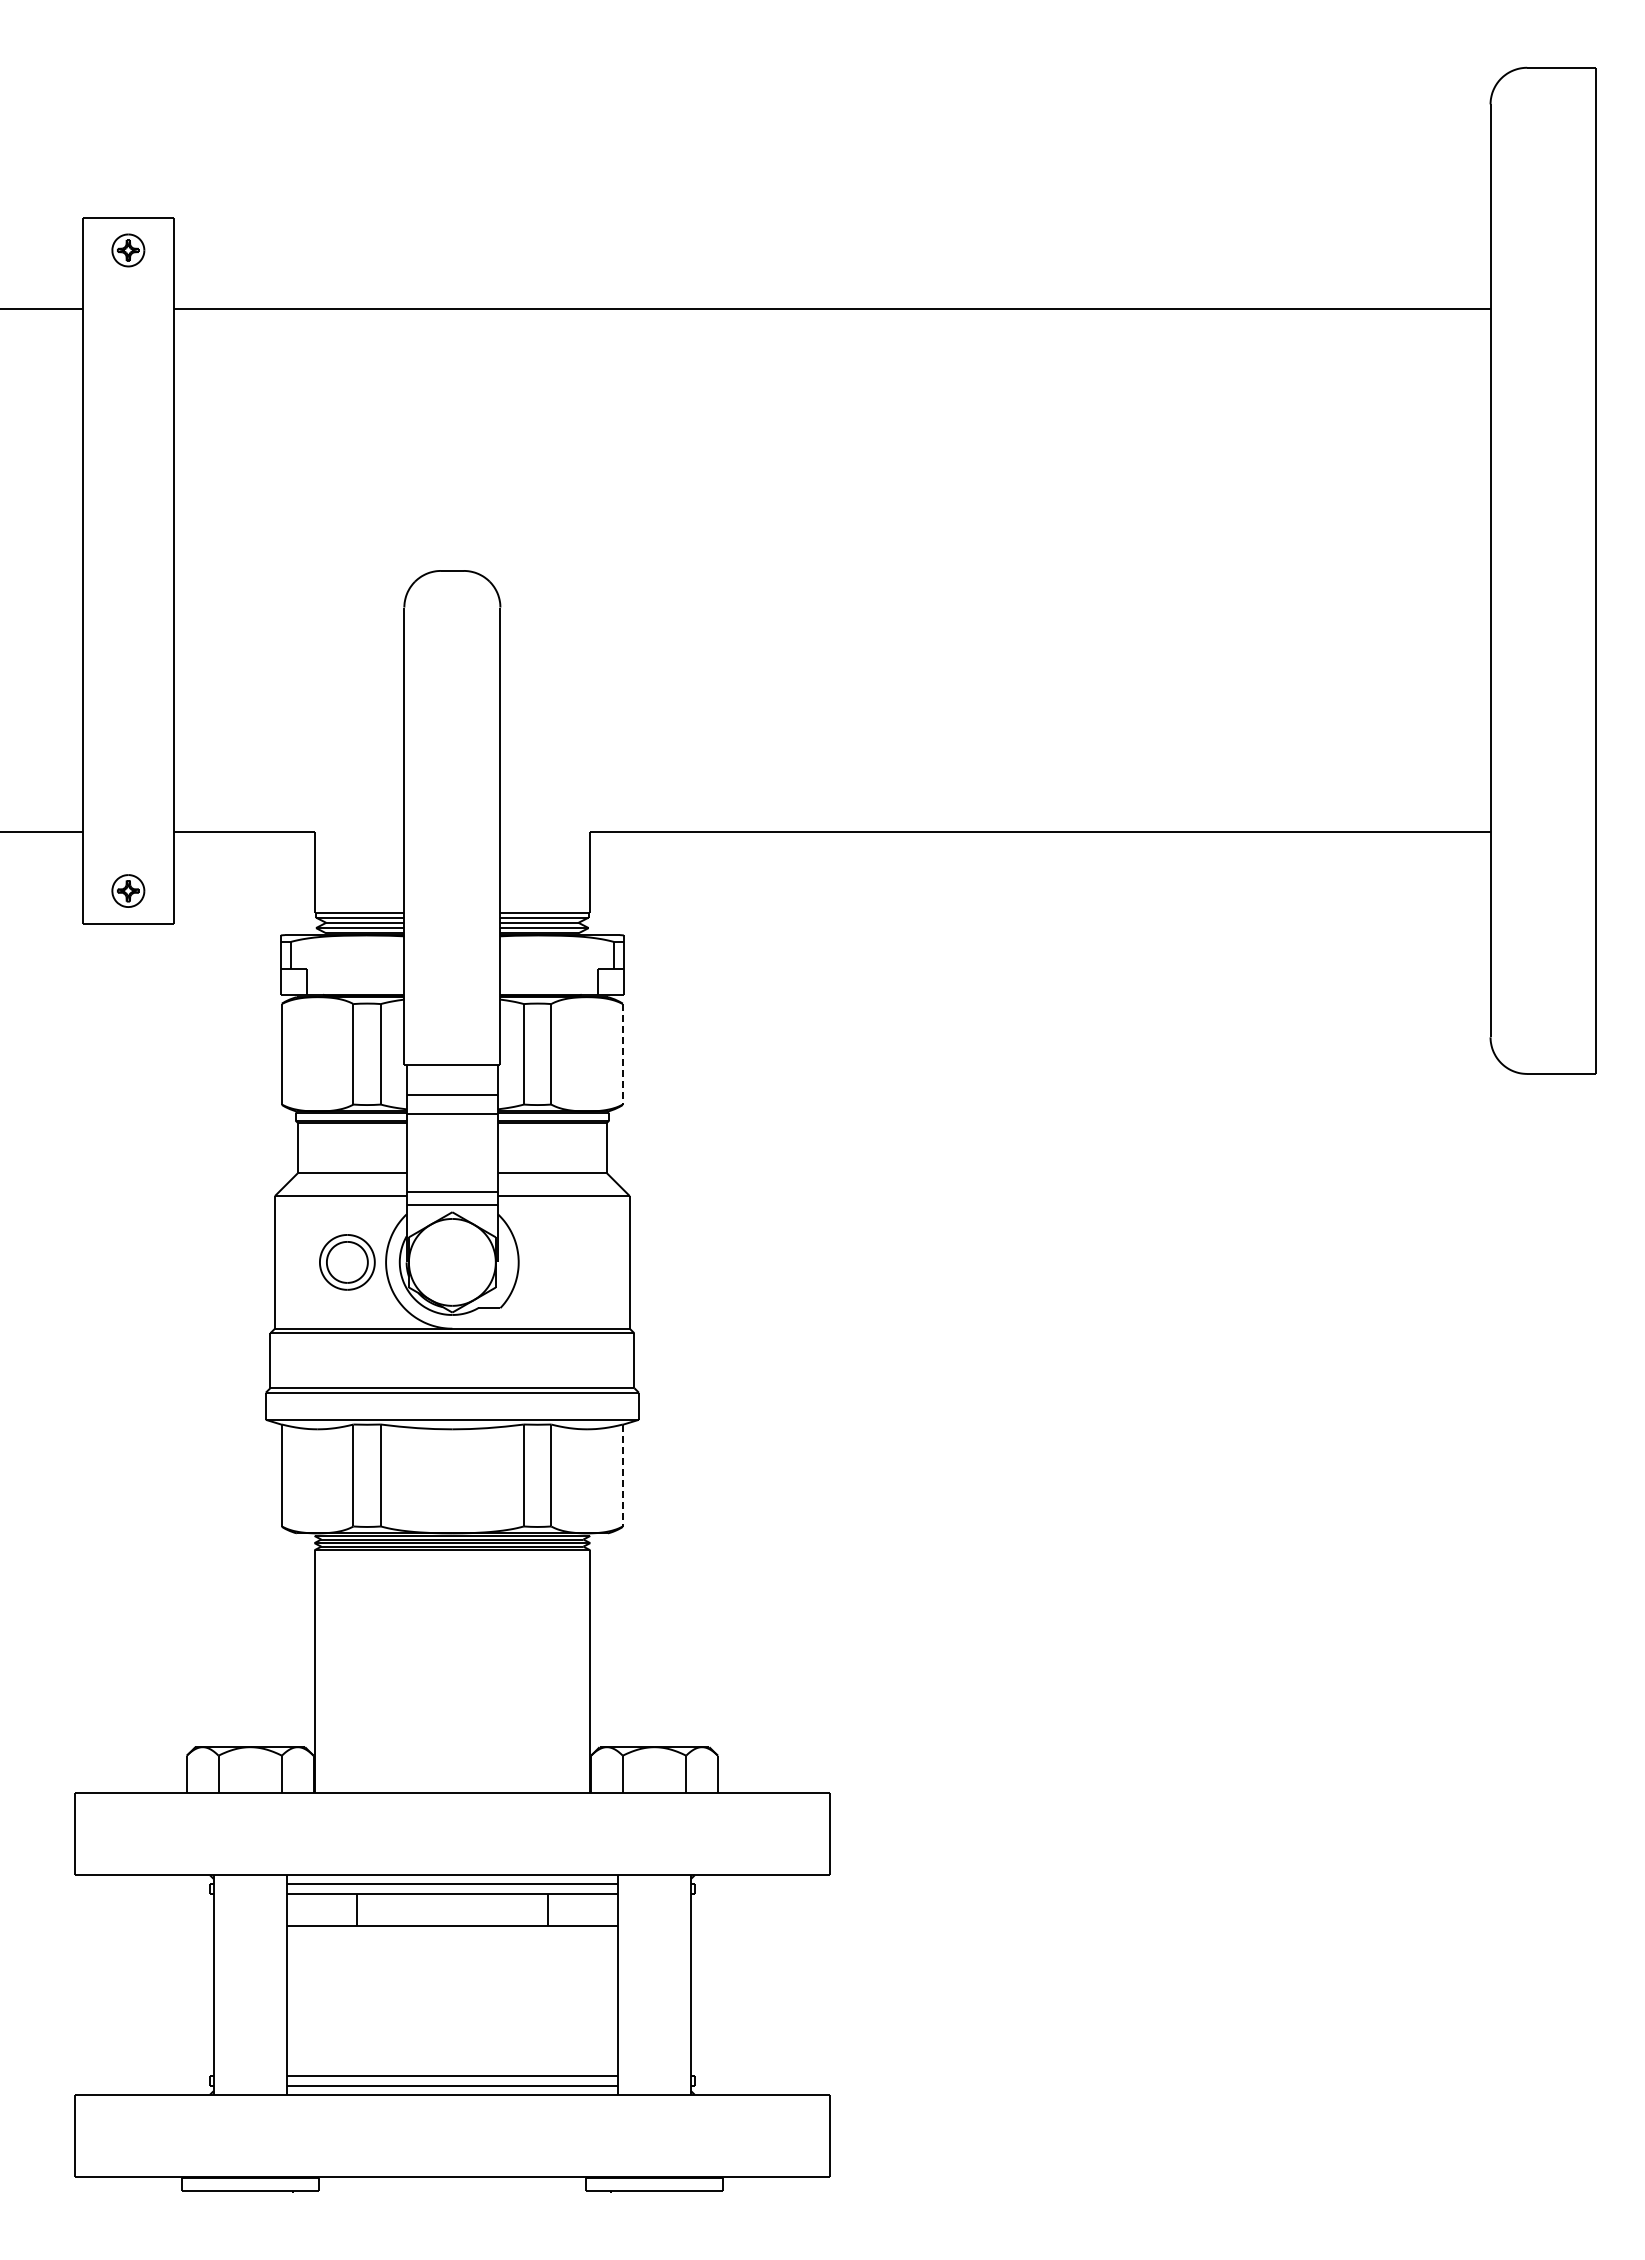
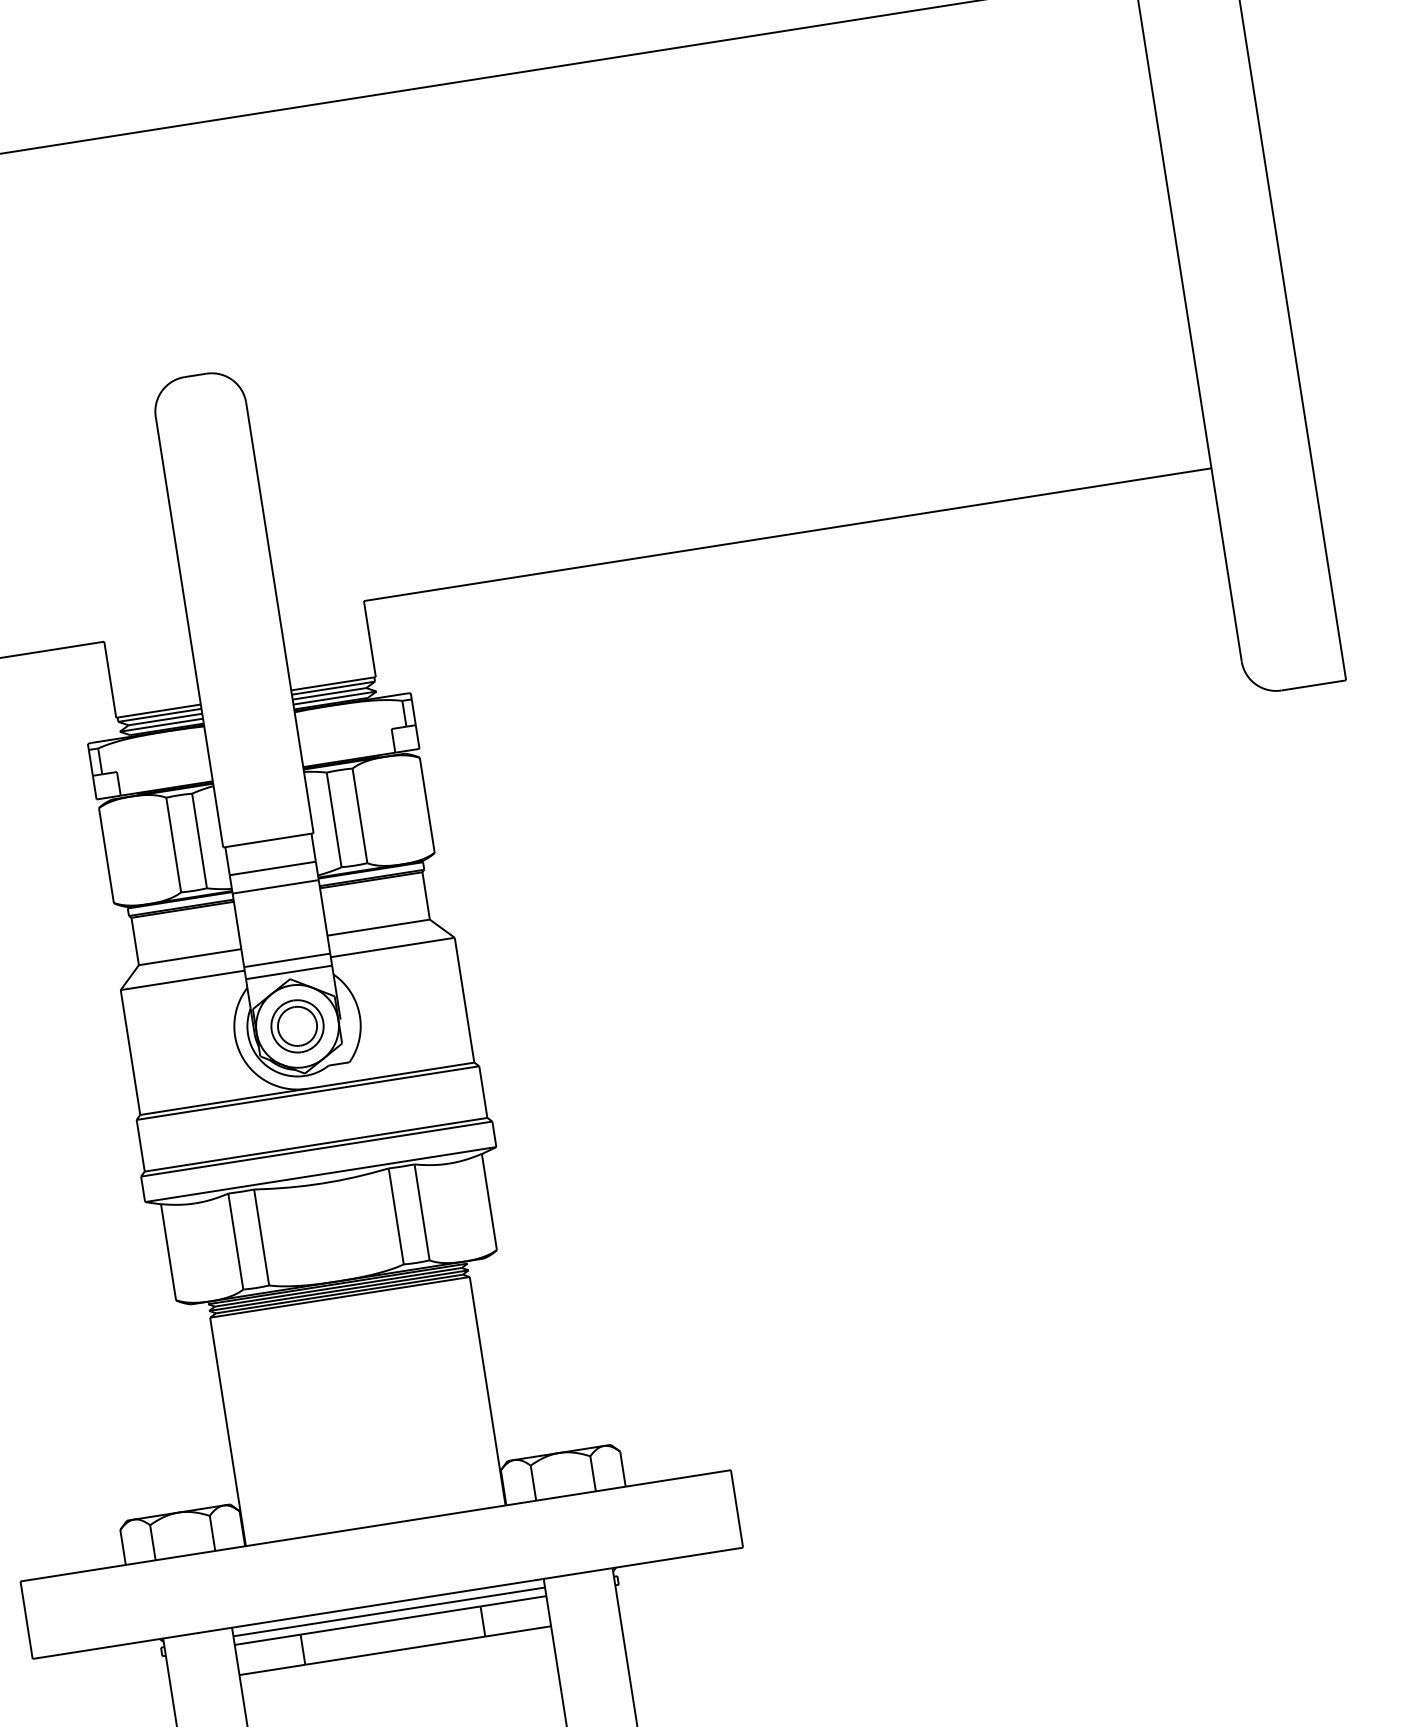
line: (622, 1054) -> (427, 805), dashed -> solid
part: (347, 1262) -> (297, 1026), moved
line: (622, 1475) -> (489, 1201), dashed -> solid

